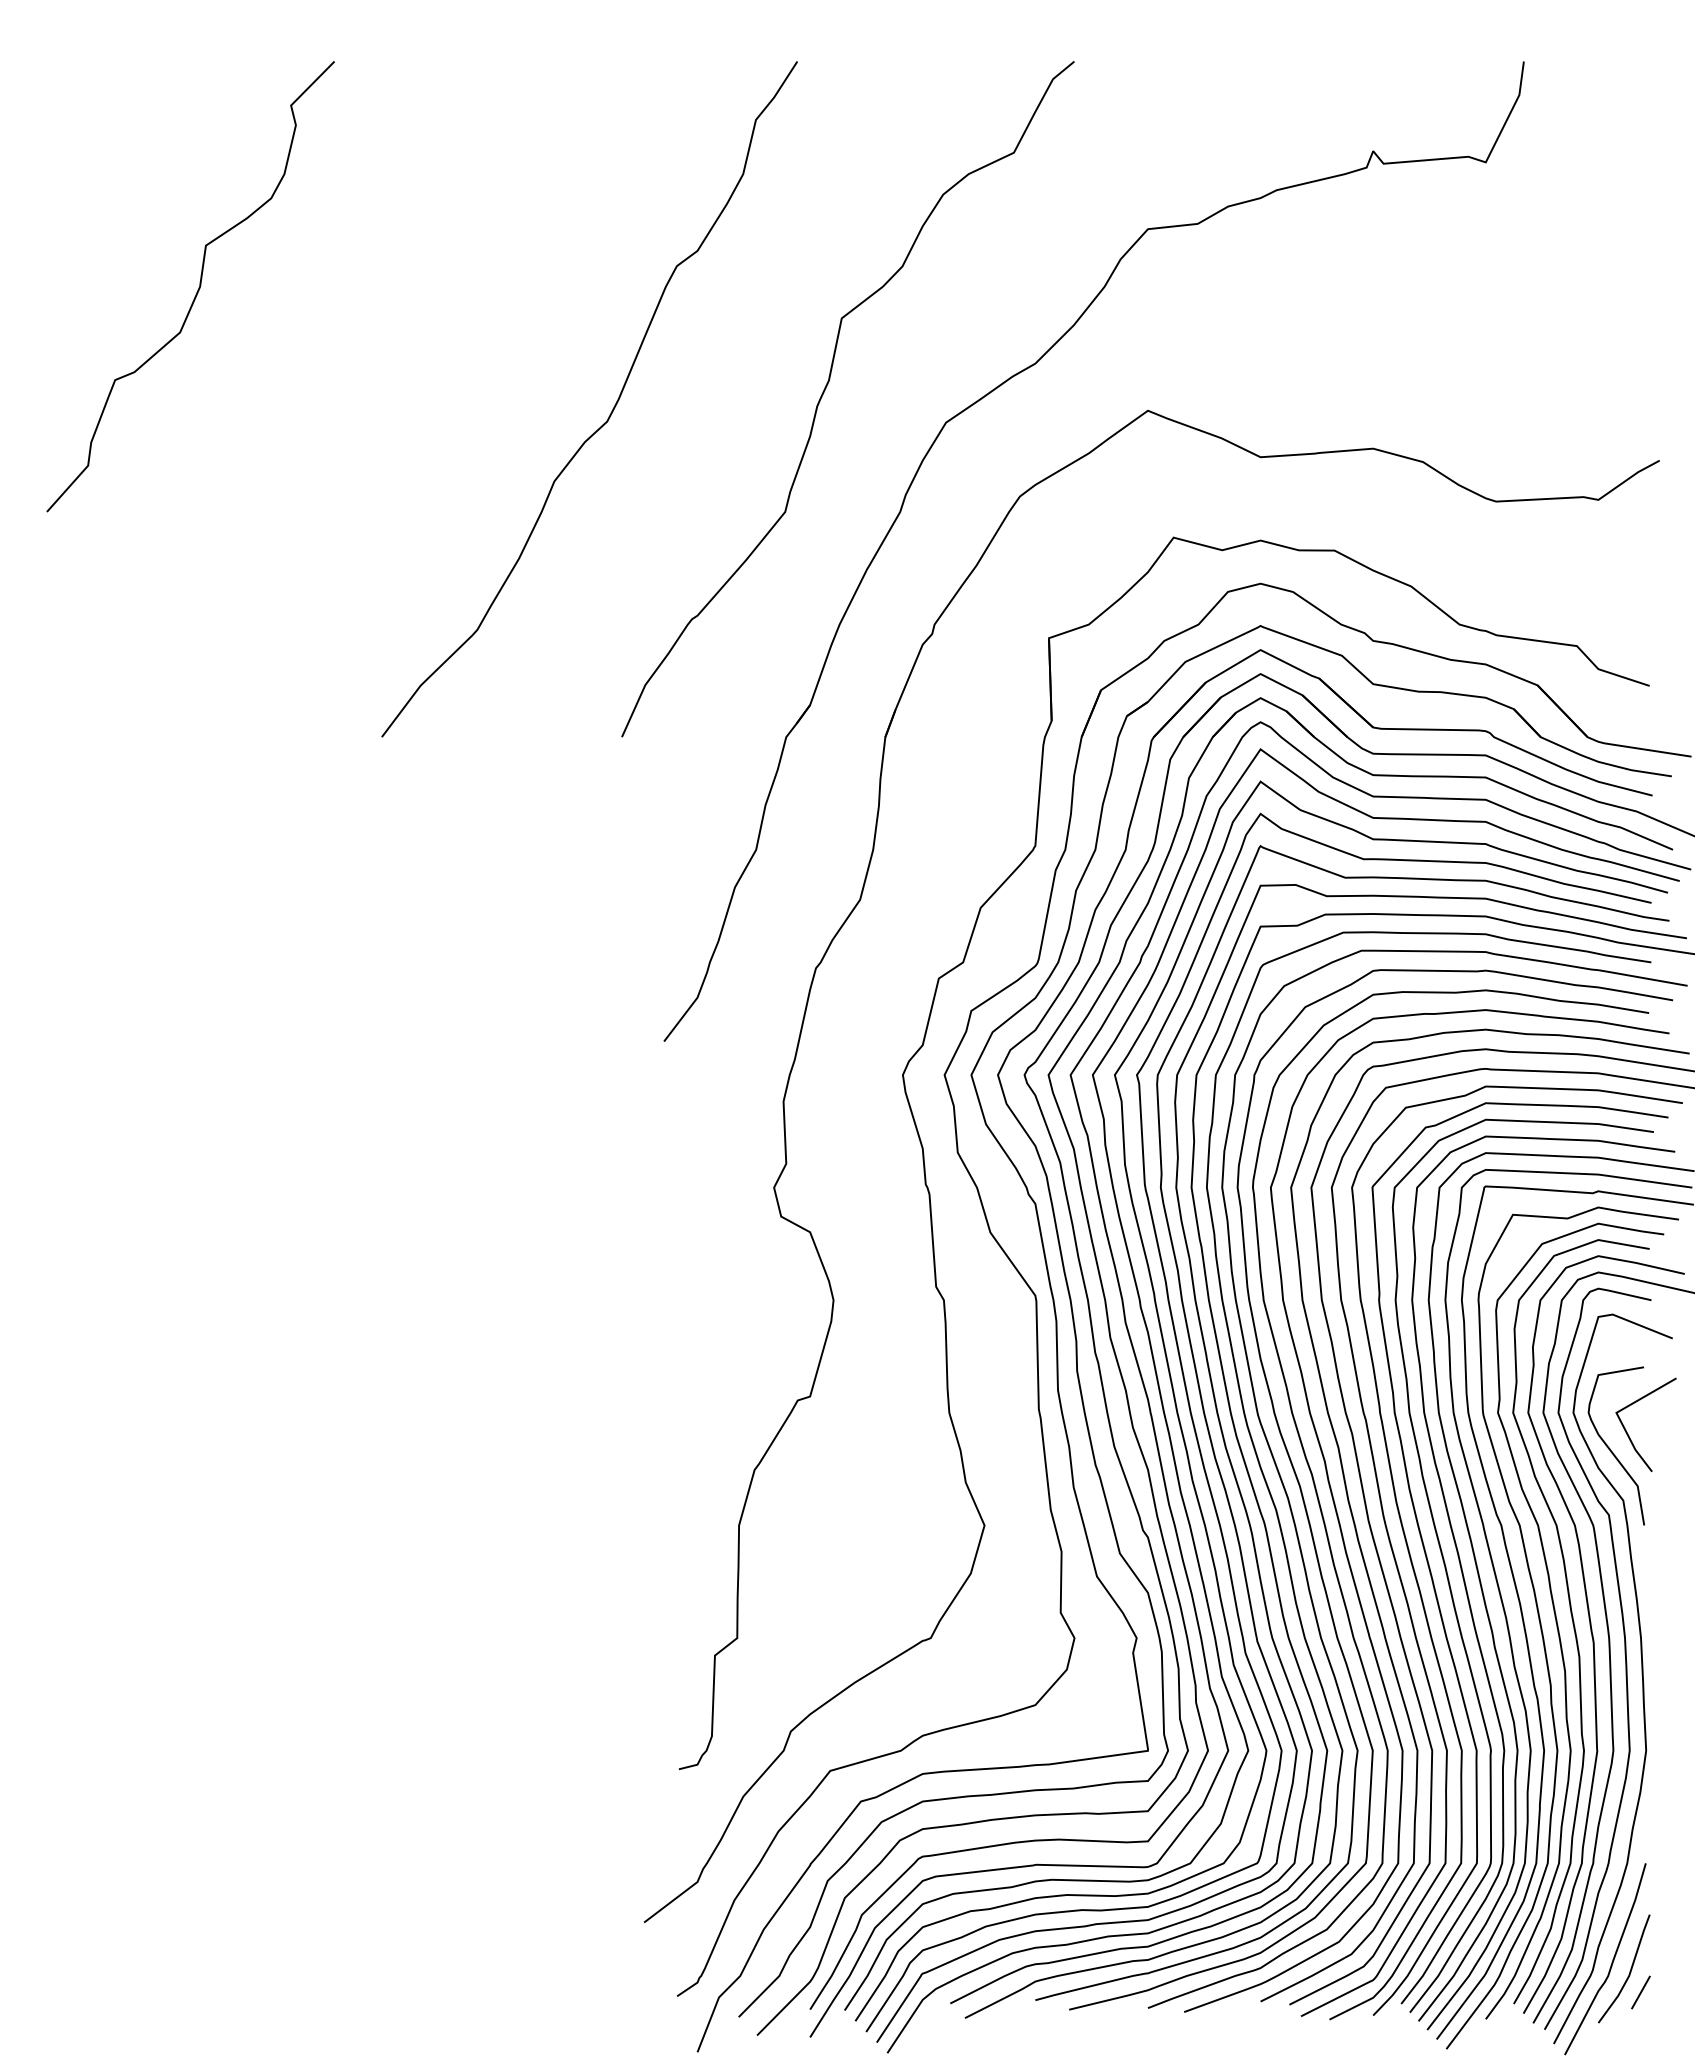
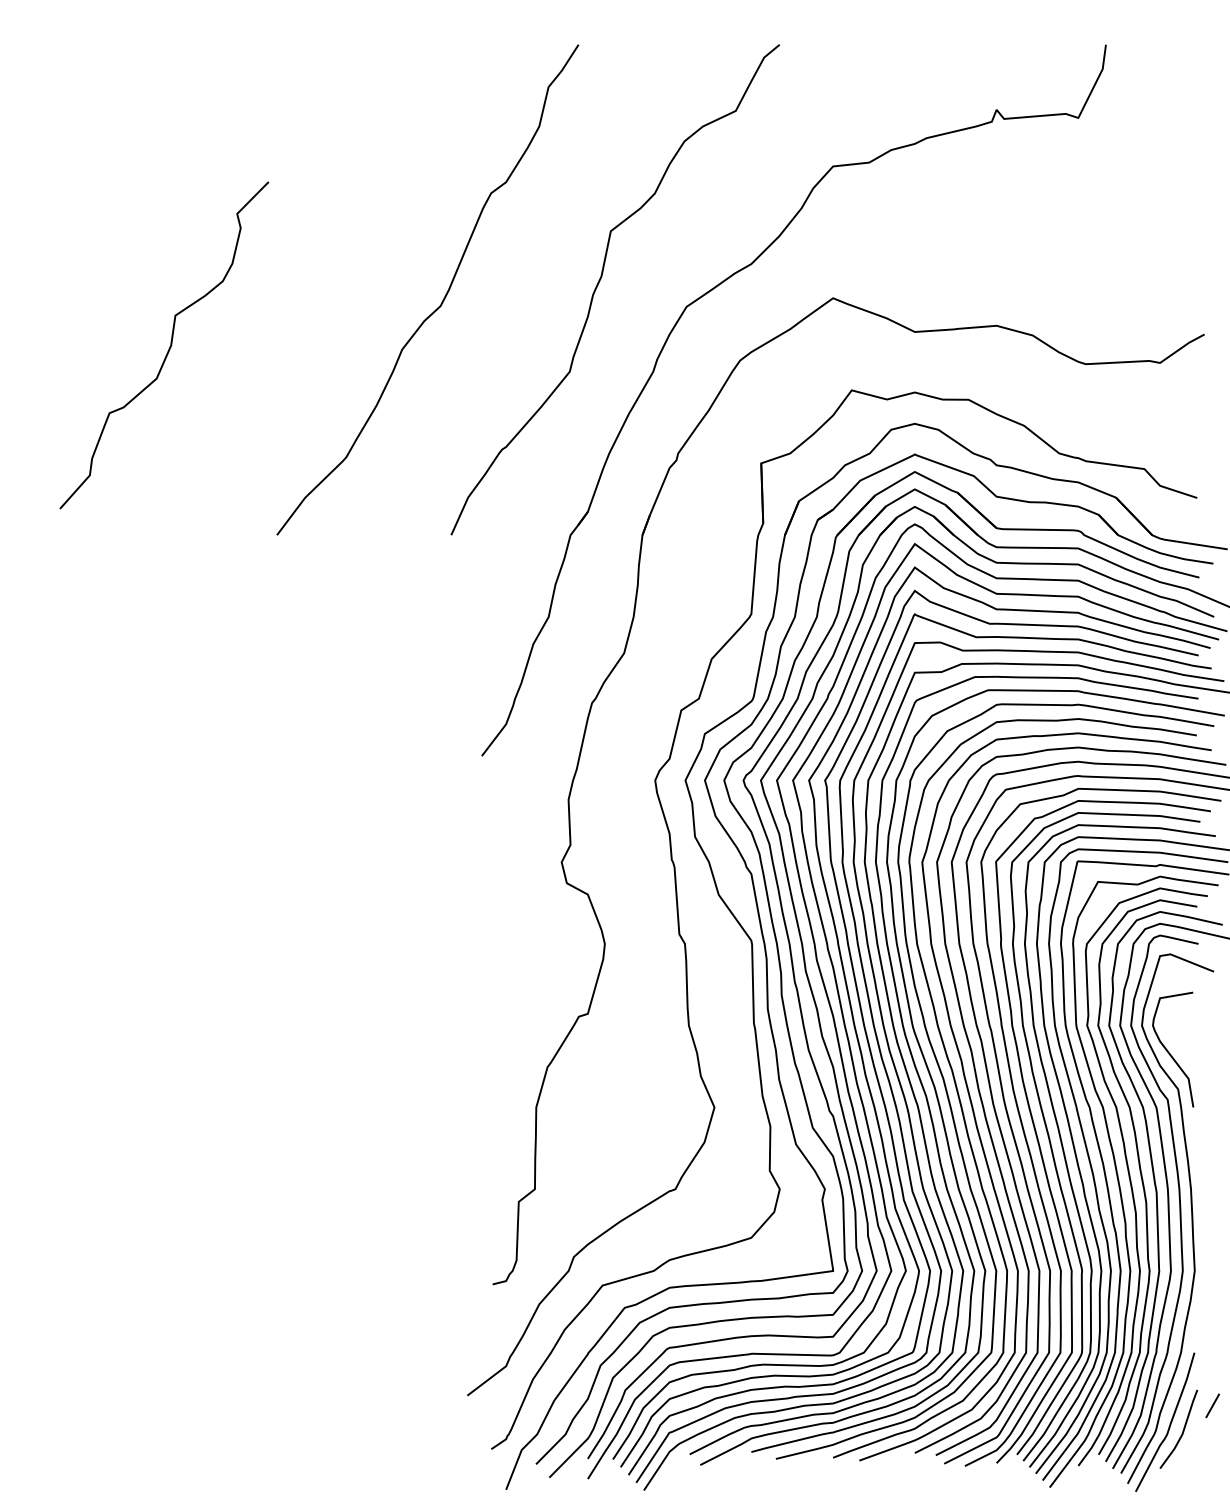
curve: (197, 289) -> (169, 347), moved
line: (1628, 1433) -> (1181, 1040), removed
line: (1640, 1992) -> (1212, 1405), moved

